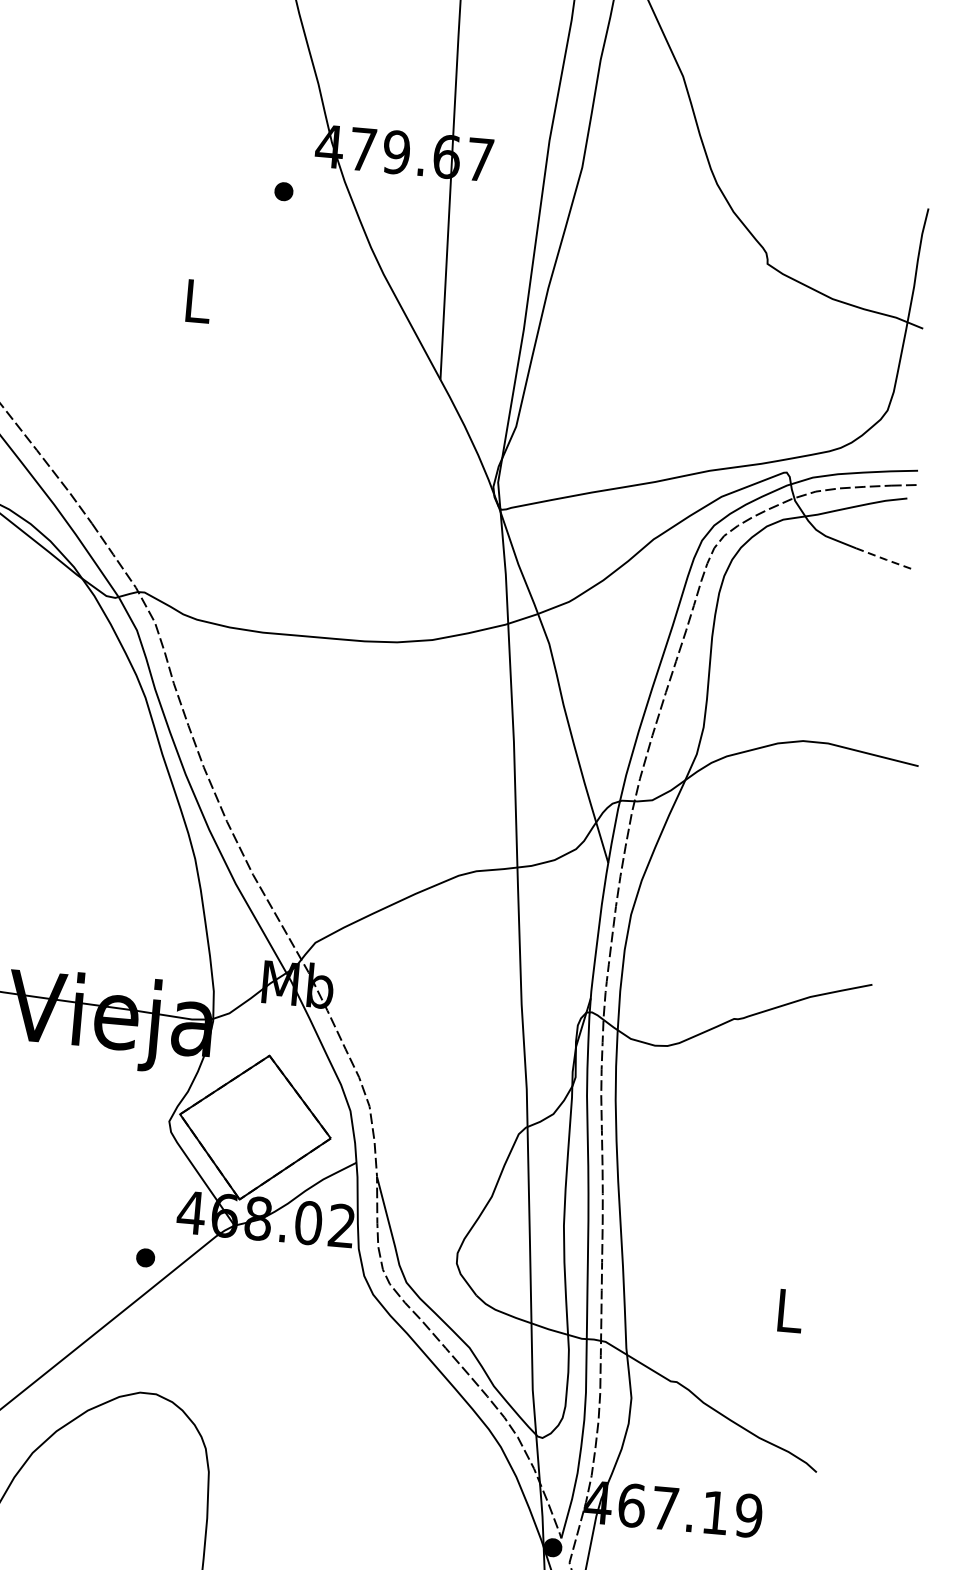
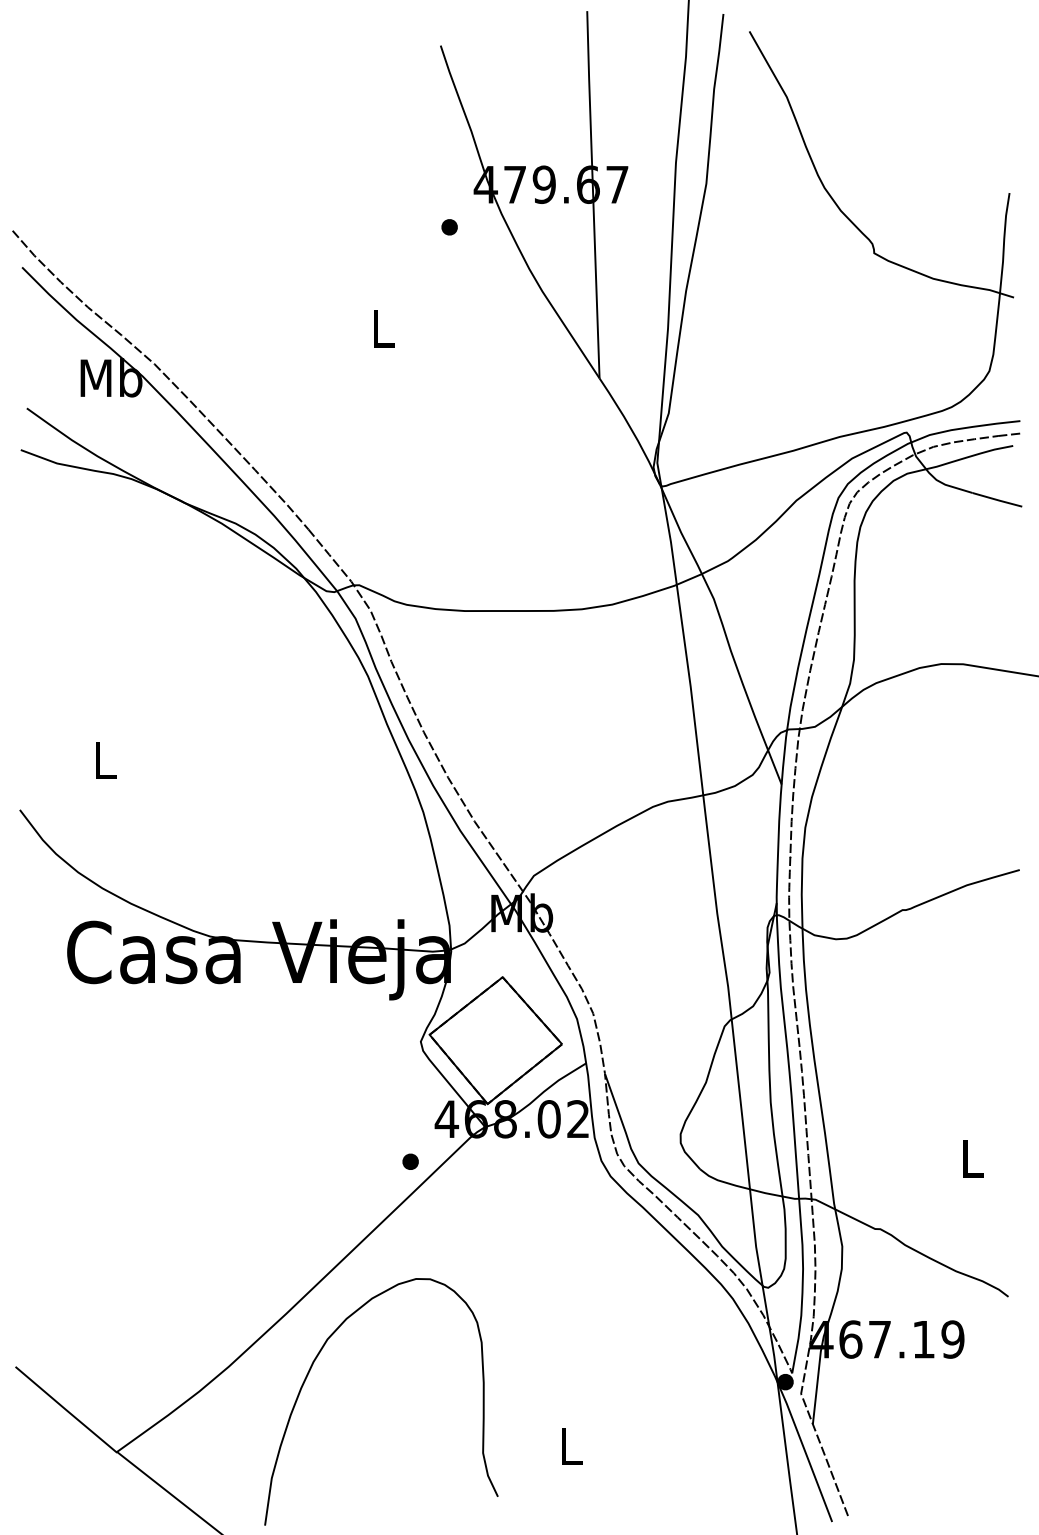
line: (885, 559) -> (998, 500), dashed -> solid

